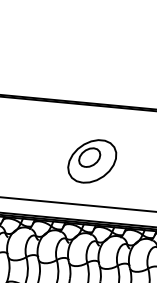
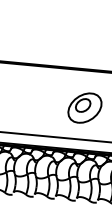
part: (91, 160) -> (84, 107), moved

